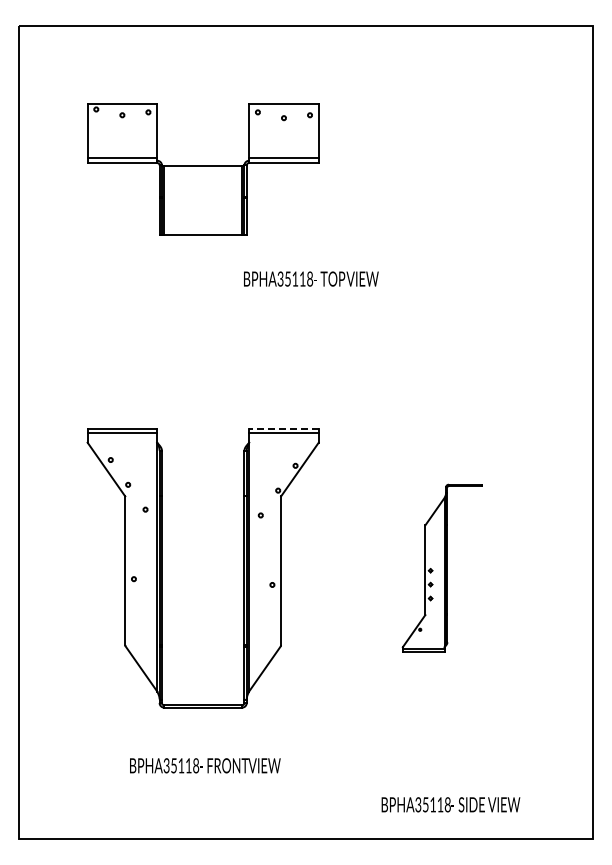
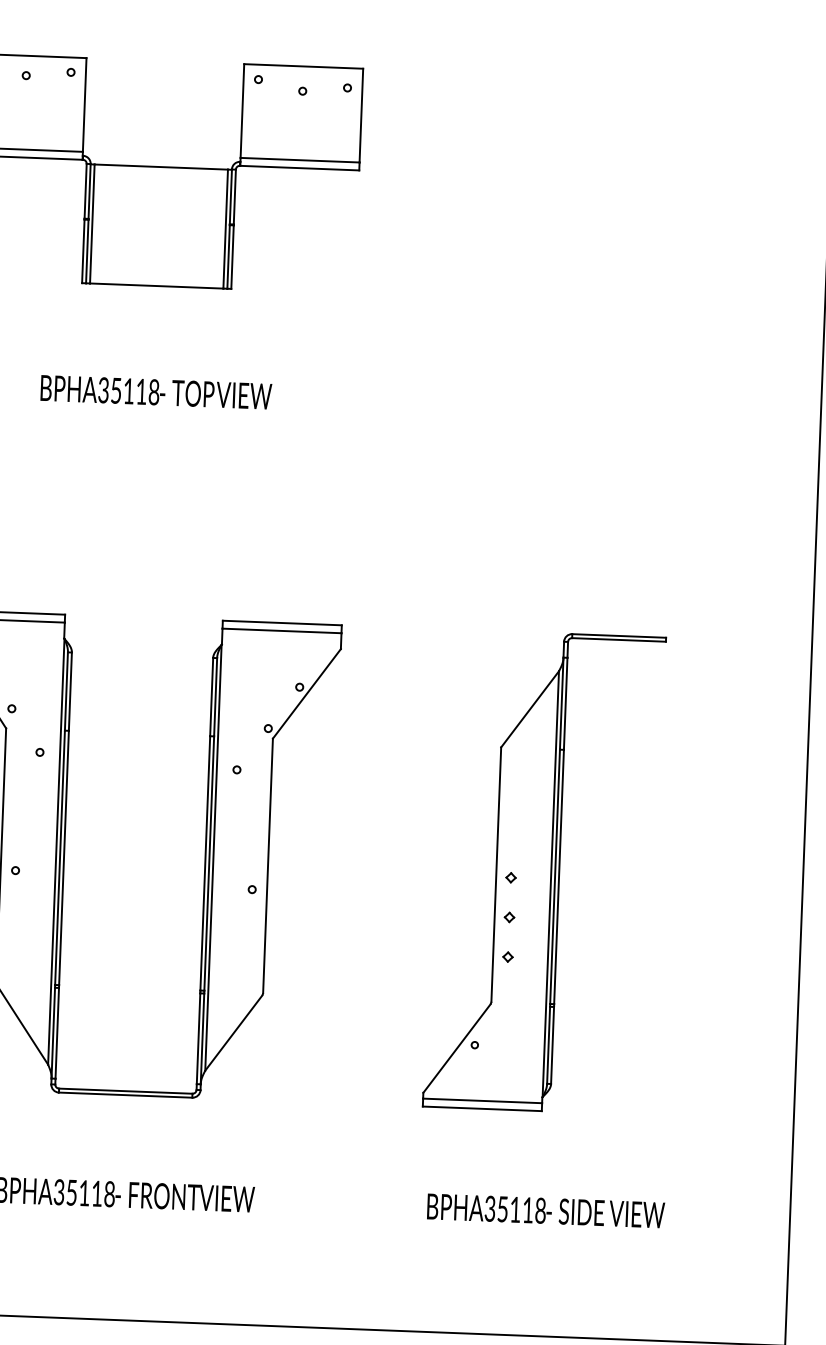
text: (311, 278) -> (156, 391), moved
line: (283, 428) -> (281, 622), dashed -> solid
part: (441, 568) -> (542, 872), size x1.67
text: (450, 804) -> (545, 1210), moved

